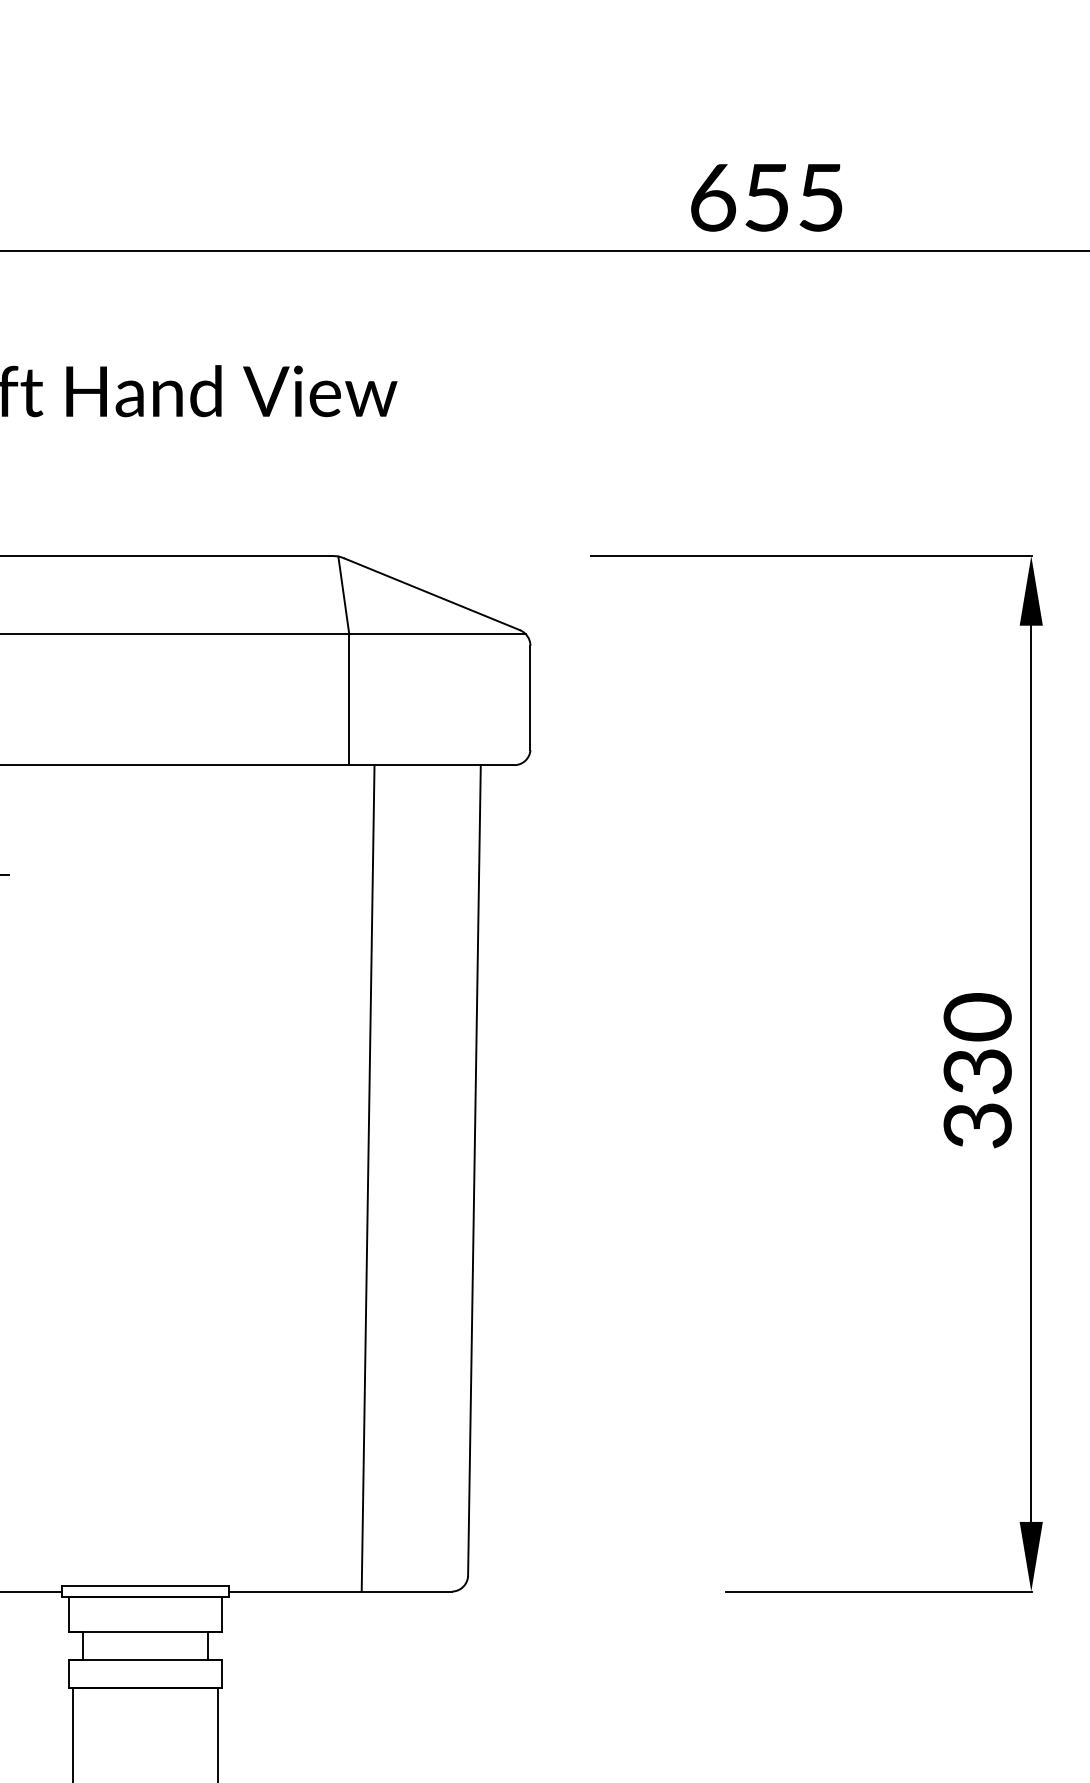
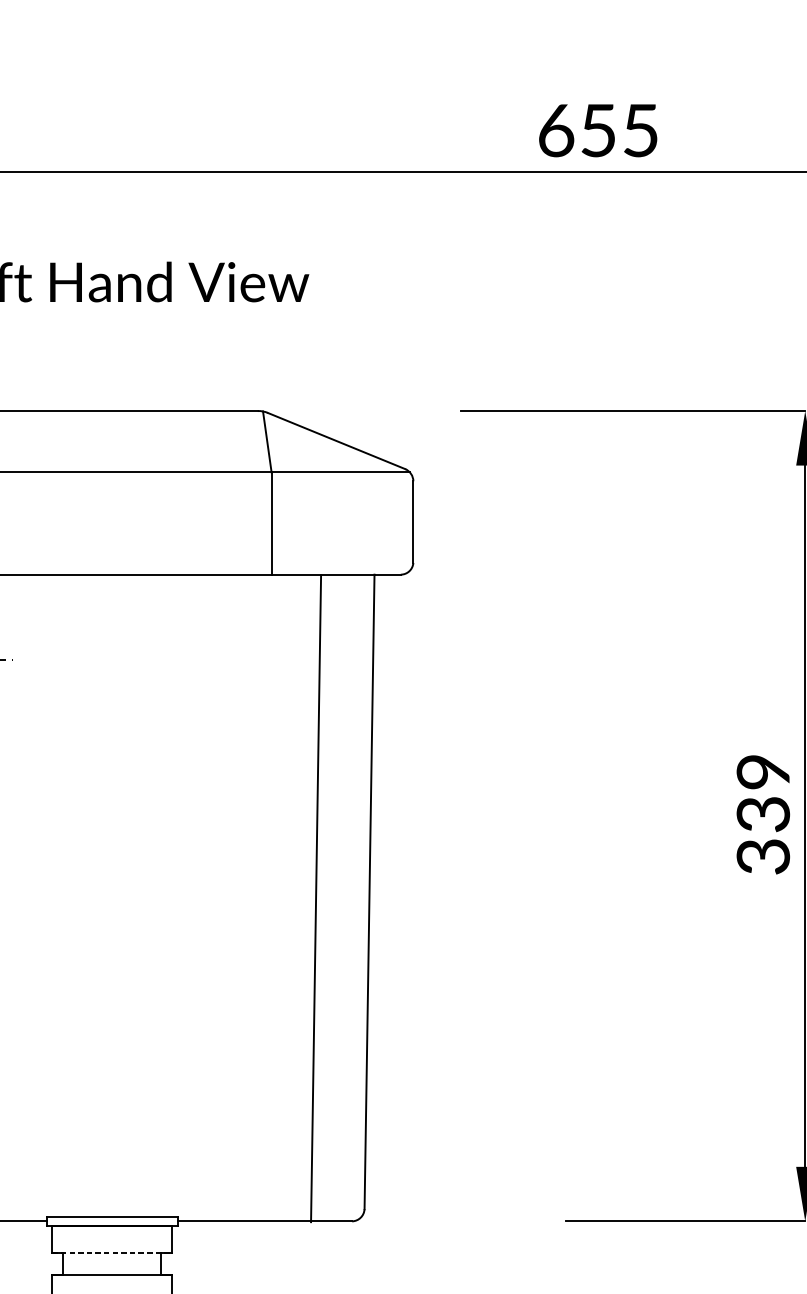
text: (977, 1017) -> (763, 772), 330 -> 339
line: (367, 1178) -> (315, 898), moved
line: (145, 1632) -> (112, 1253), solid -> dashed

